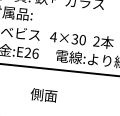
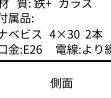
text: (43, 95) -> (61, 83), moved

